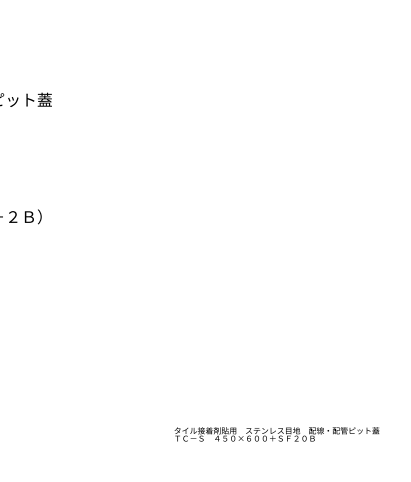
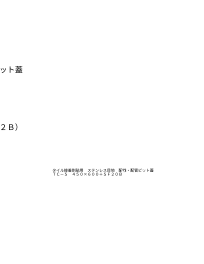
text: (277, 433) -> (103, 171), moved

